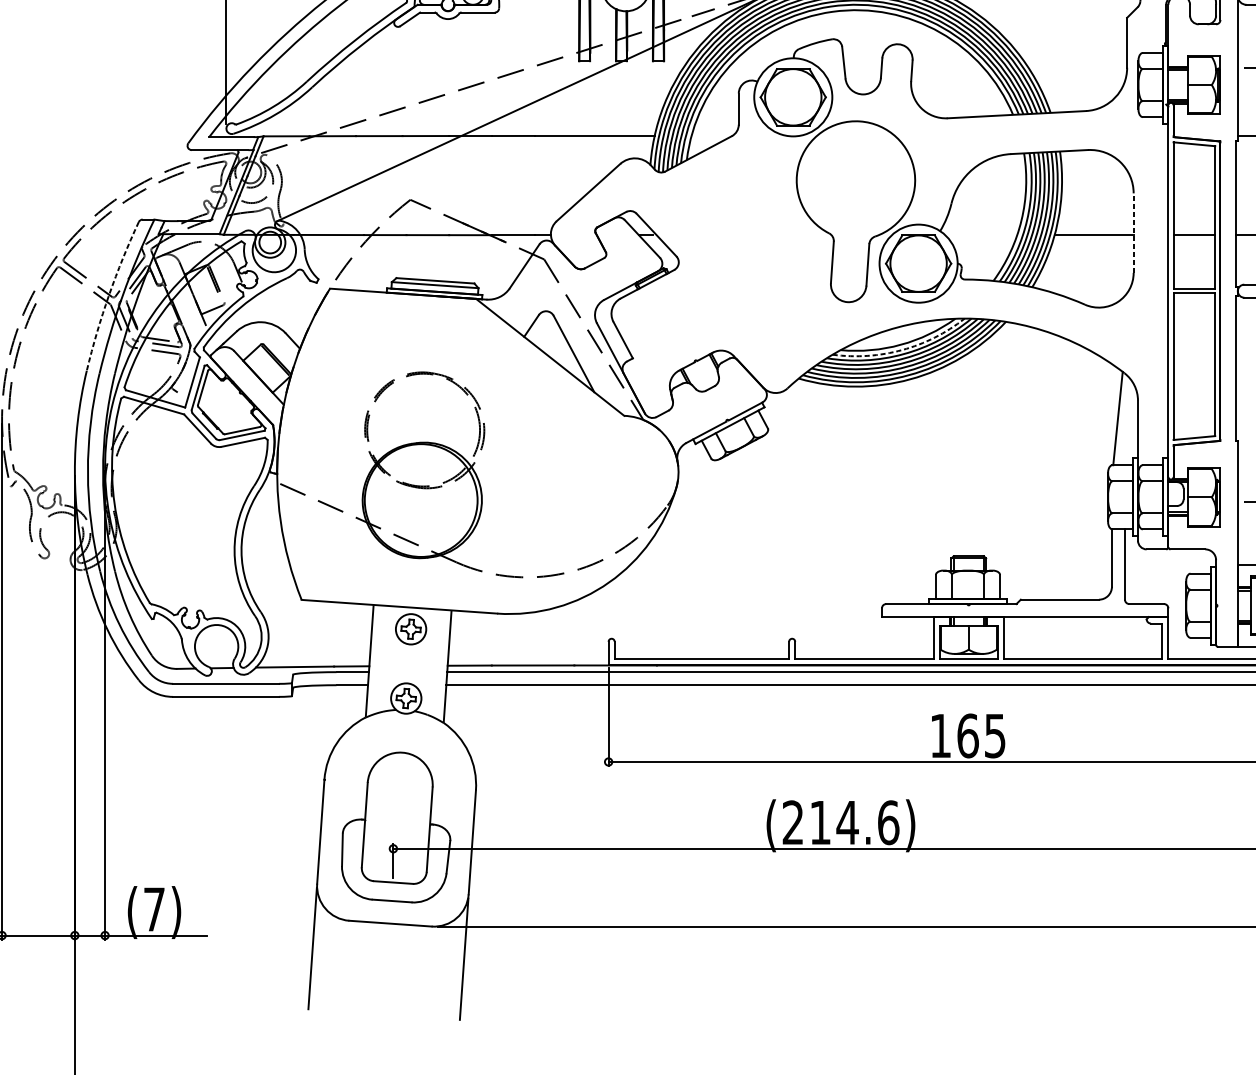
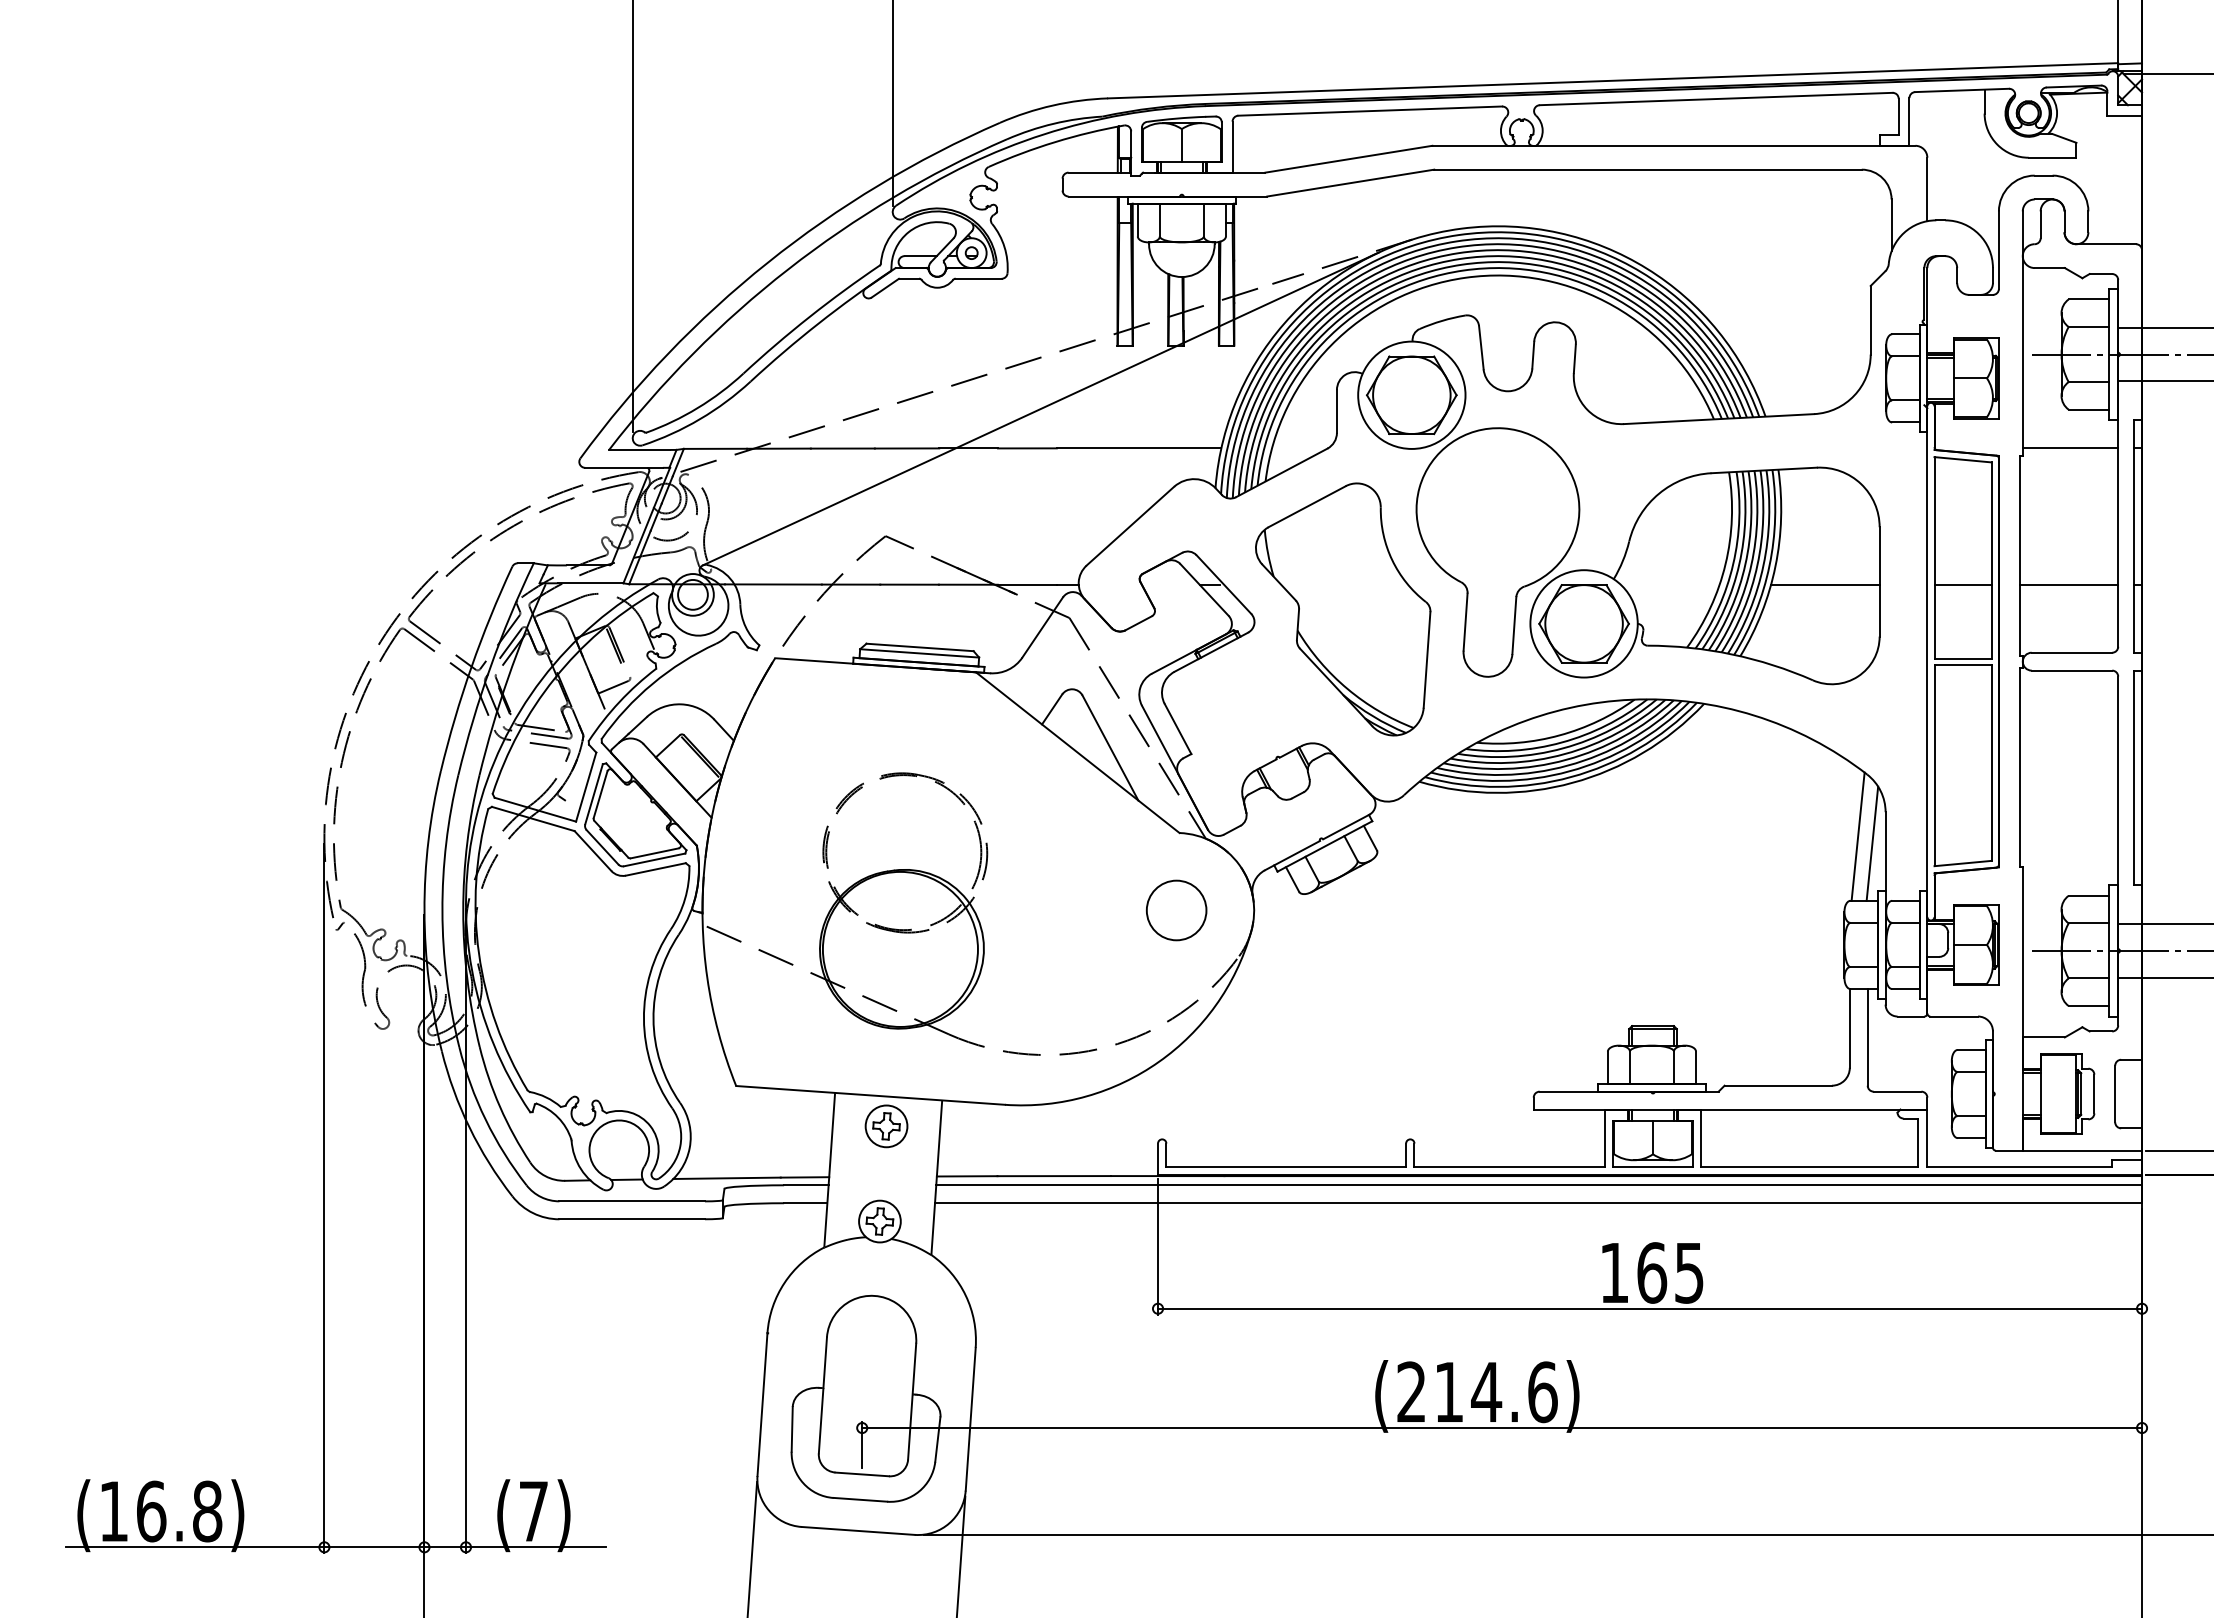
line: (1133, 232) -> (1879, 581), dashed -> solid
part: (743, 253) -> (1343, 609), added
arc: (109, 295) -> (471, 667), dashed -> solid
arc: (902, 349) -> (1561, 742), dashed -> solid
line: (1128, 423) -> (1872, 843), added
circle: (622, 472) -> (1176, 910), added

